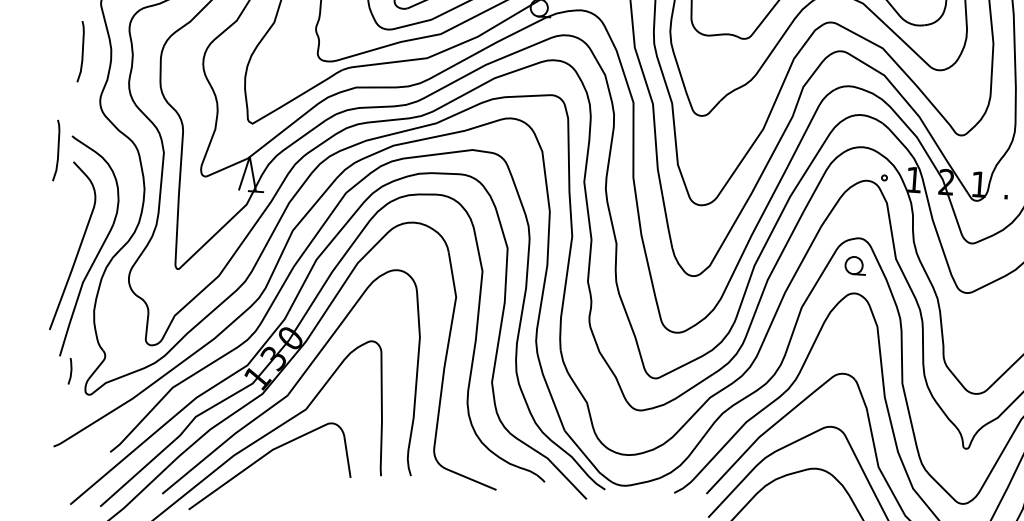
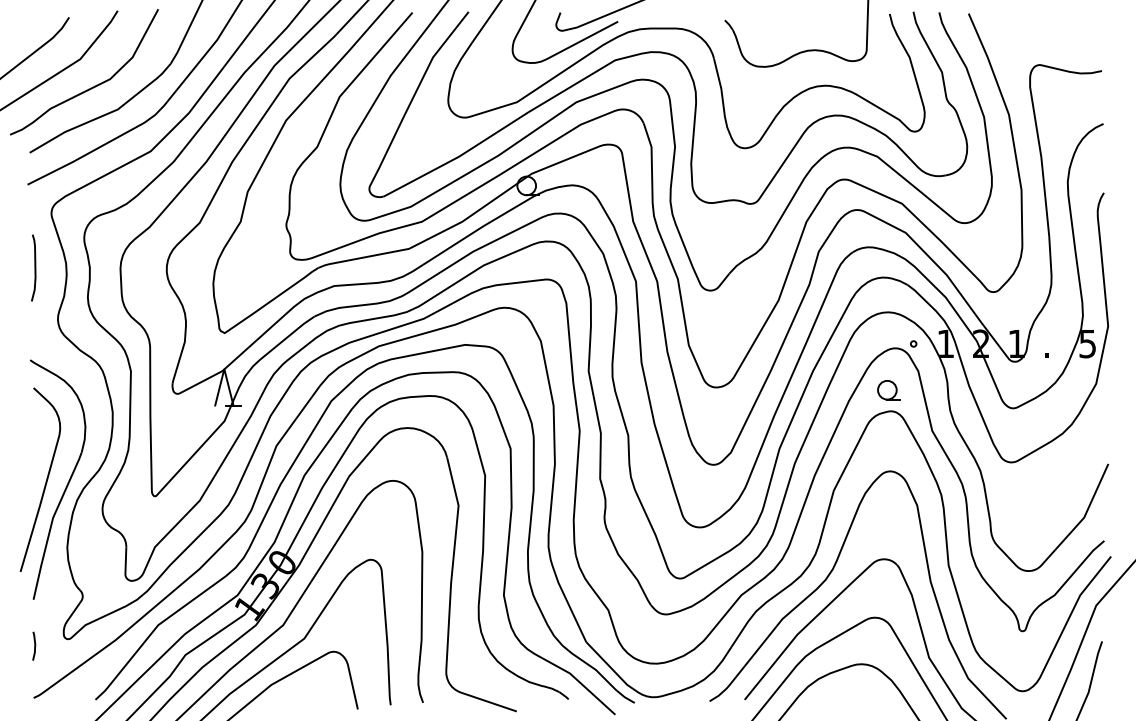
curve: (57, 150) -> (15, 376), removed
part: (855, 265) -> (888, 390), moved
line: (70, 370) -> (34, 645), moved

